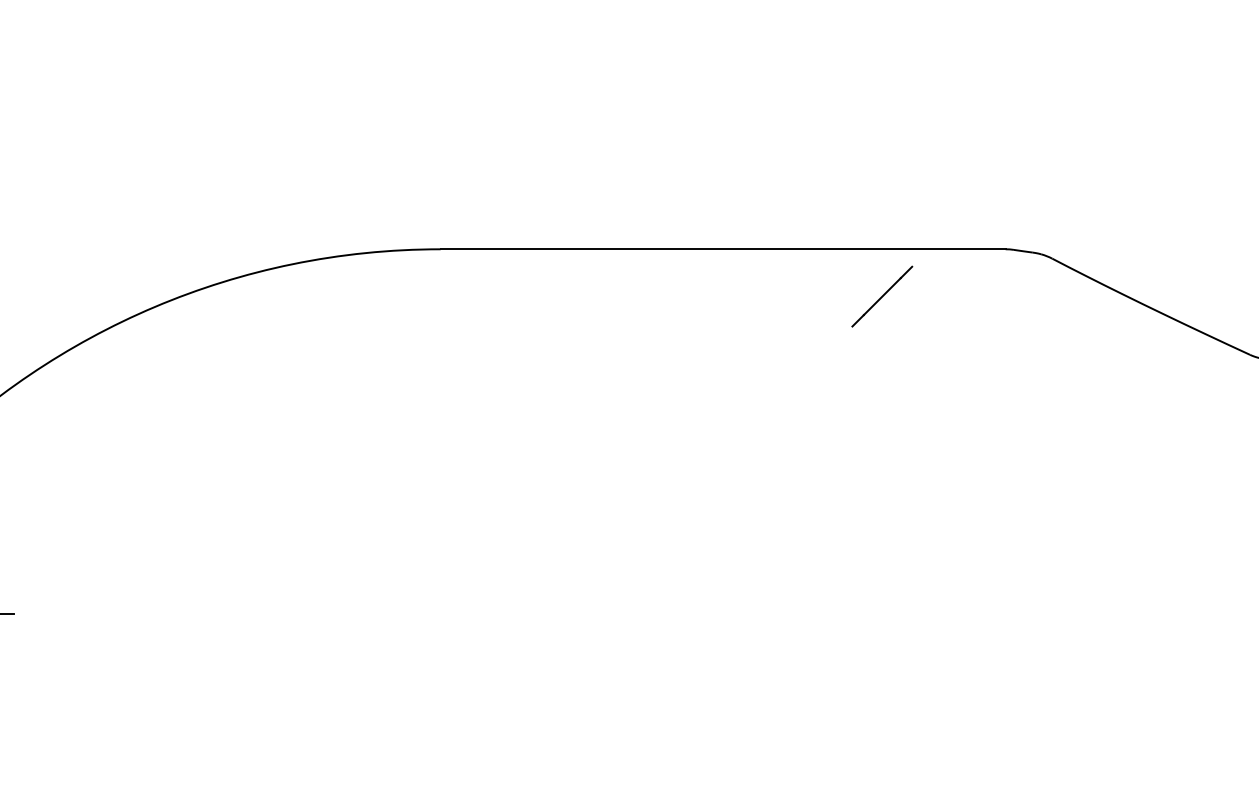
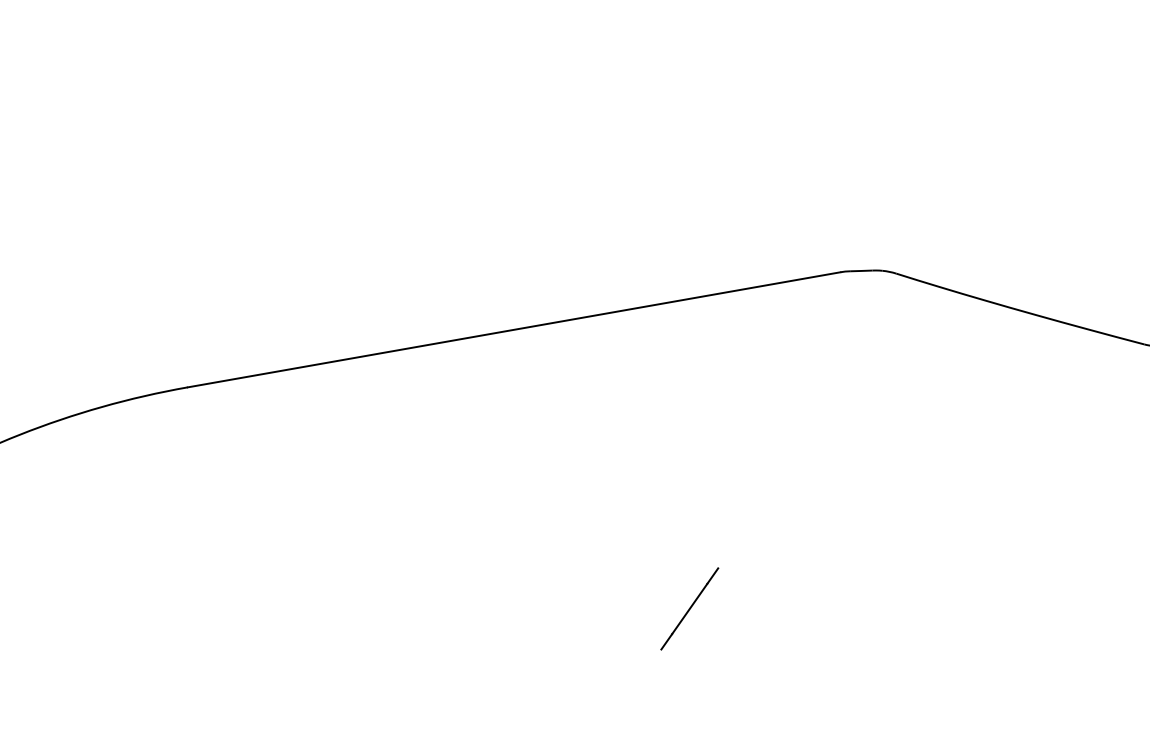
line: (882, 296) -> (689, 608), moved

